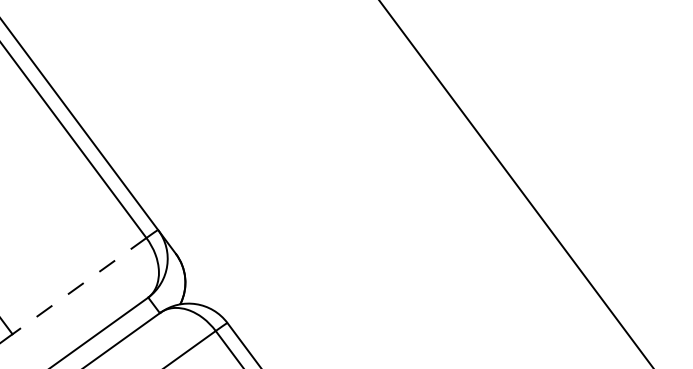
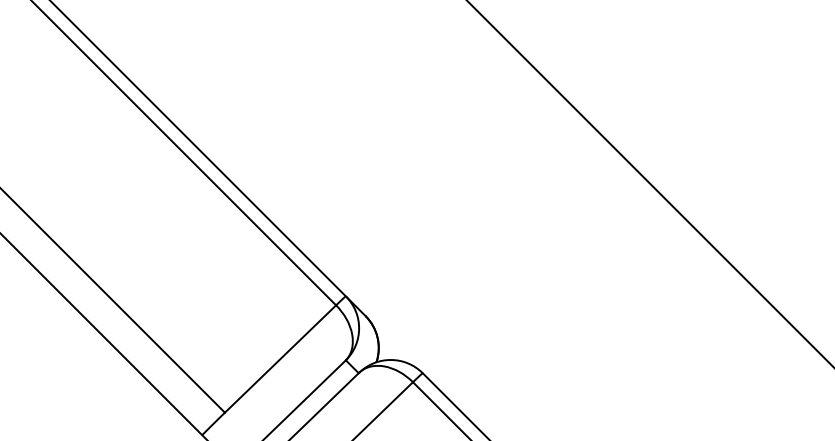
line: (79, 286) -> (280, 359), dashed -> solid

